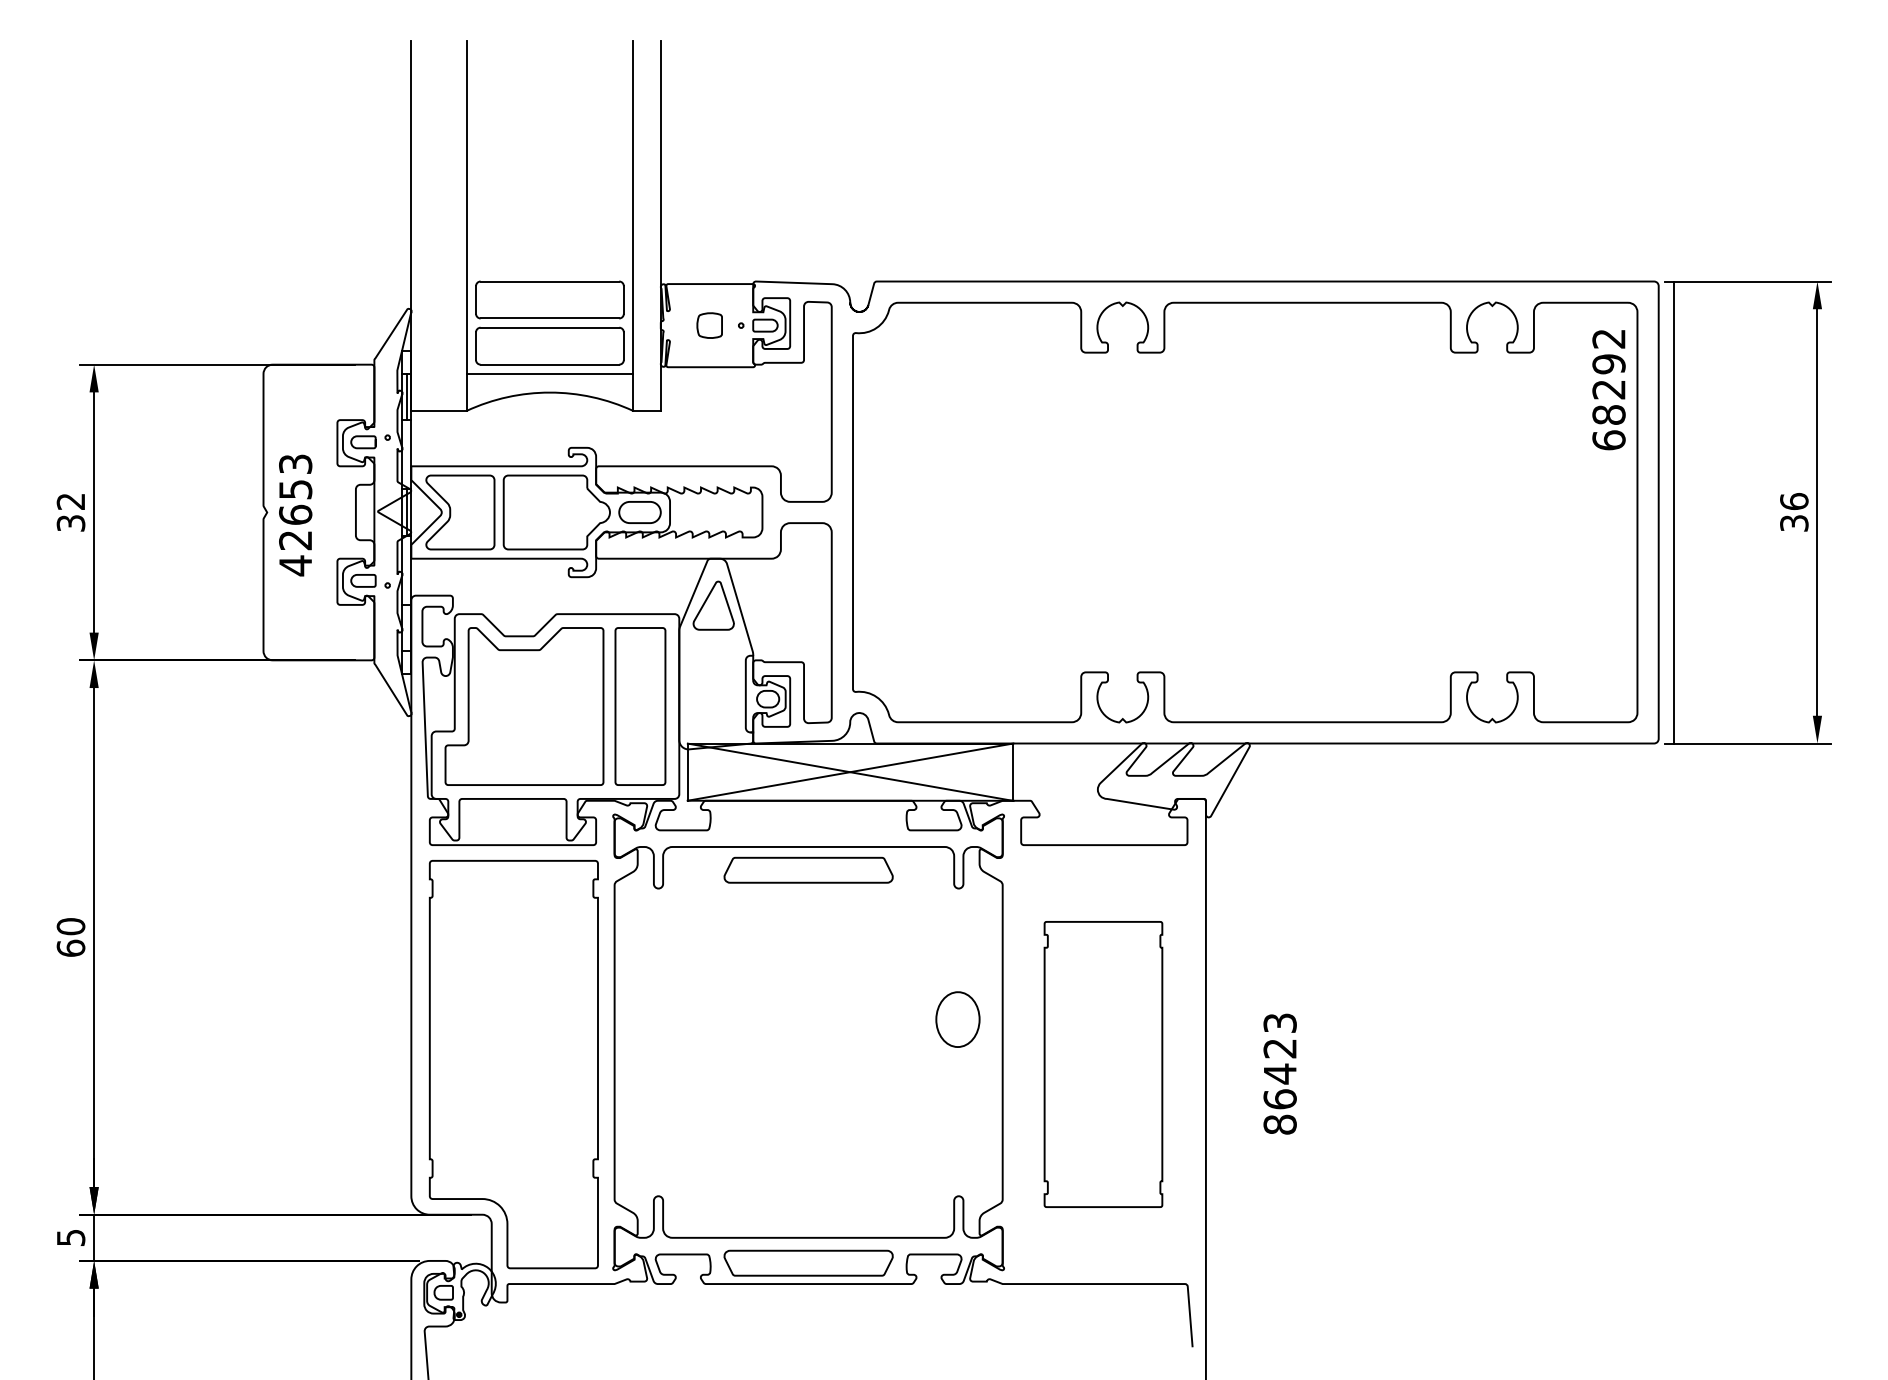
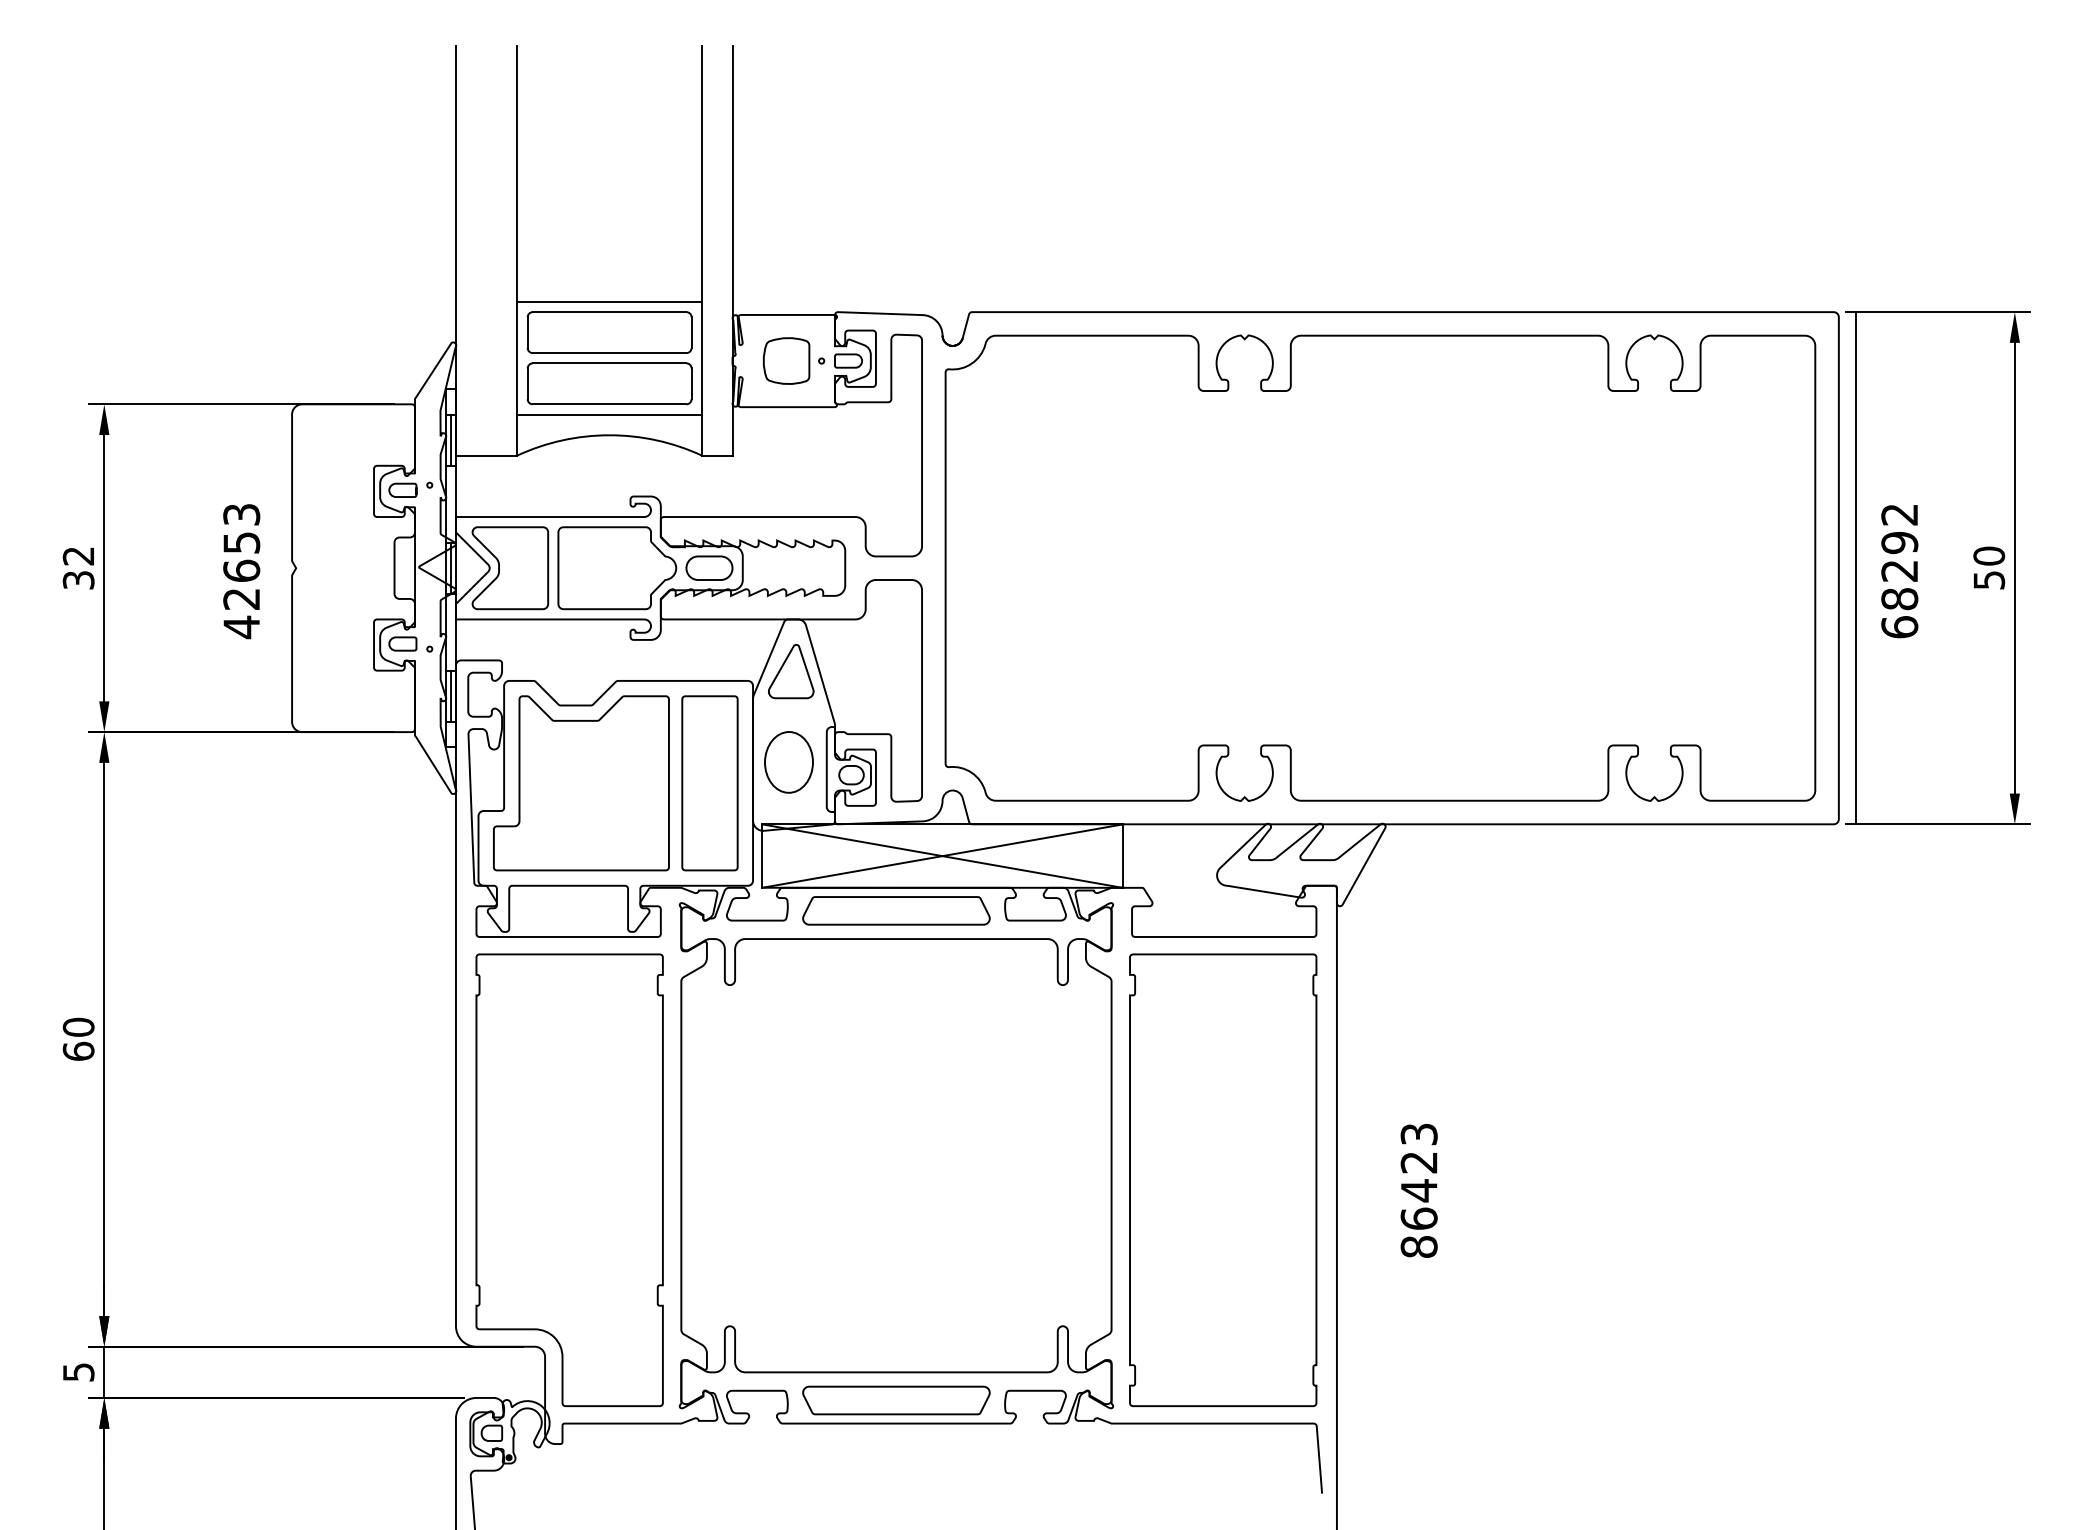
line: (549, 271) -> (609, 301), added
part: (709, 325) -> (786, 360), size x1.67
text: (1608, 390) -> (1899, 571), moved
text: (1793, 511) -> (1988, 567), 36 -> 50
text: (295, 515) -> (241, 571), moved
line: (406, 627) -> (450, 695), added
curve: (808, 858) -> (896, 897), moved
part: (957, 1019) -> (788, 762), moved
part: (1103, 1063) -> (1223, 1179), size x1.43

